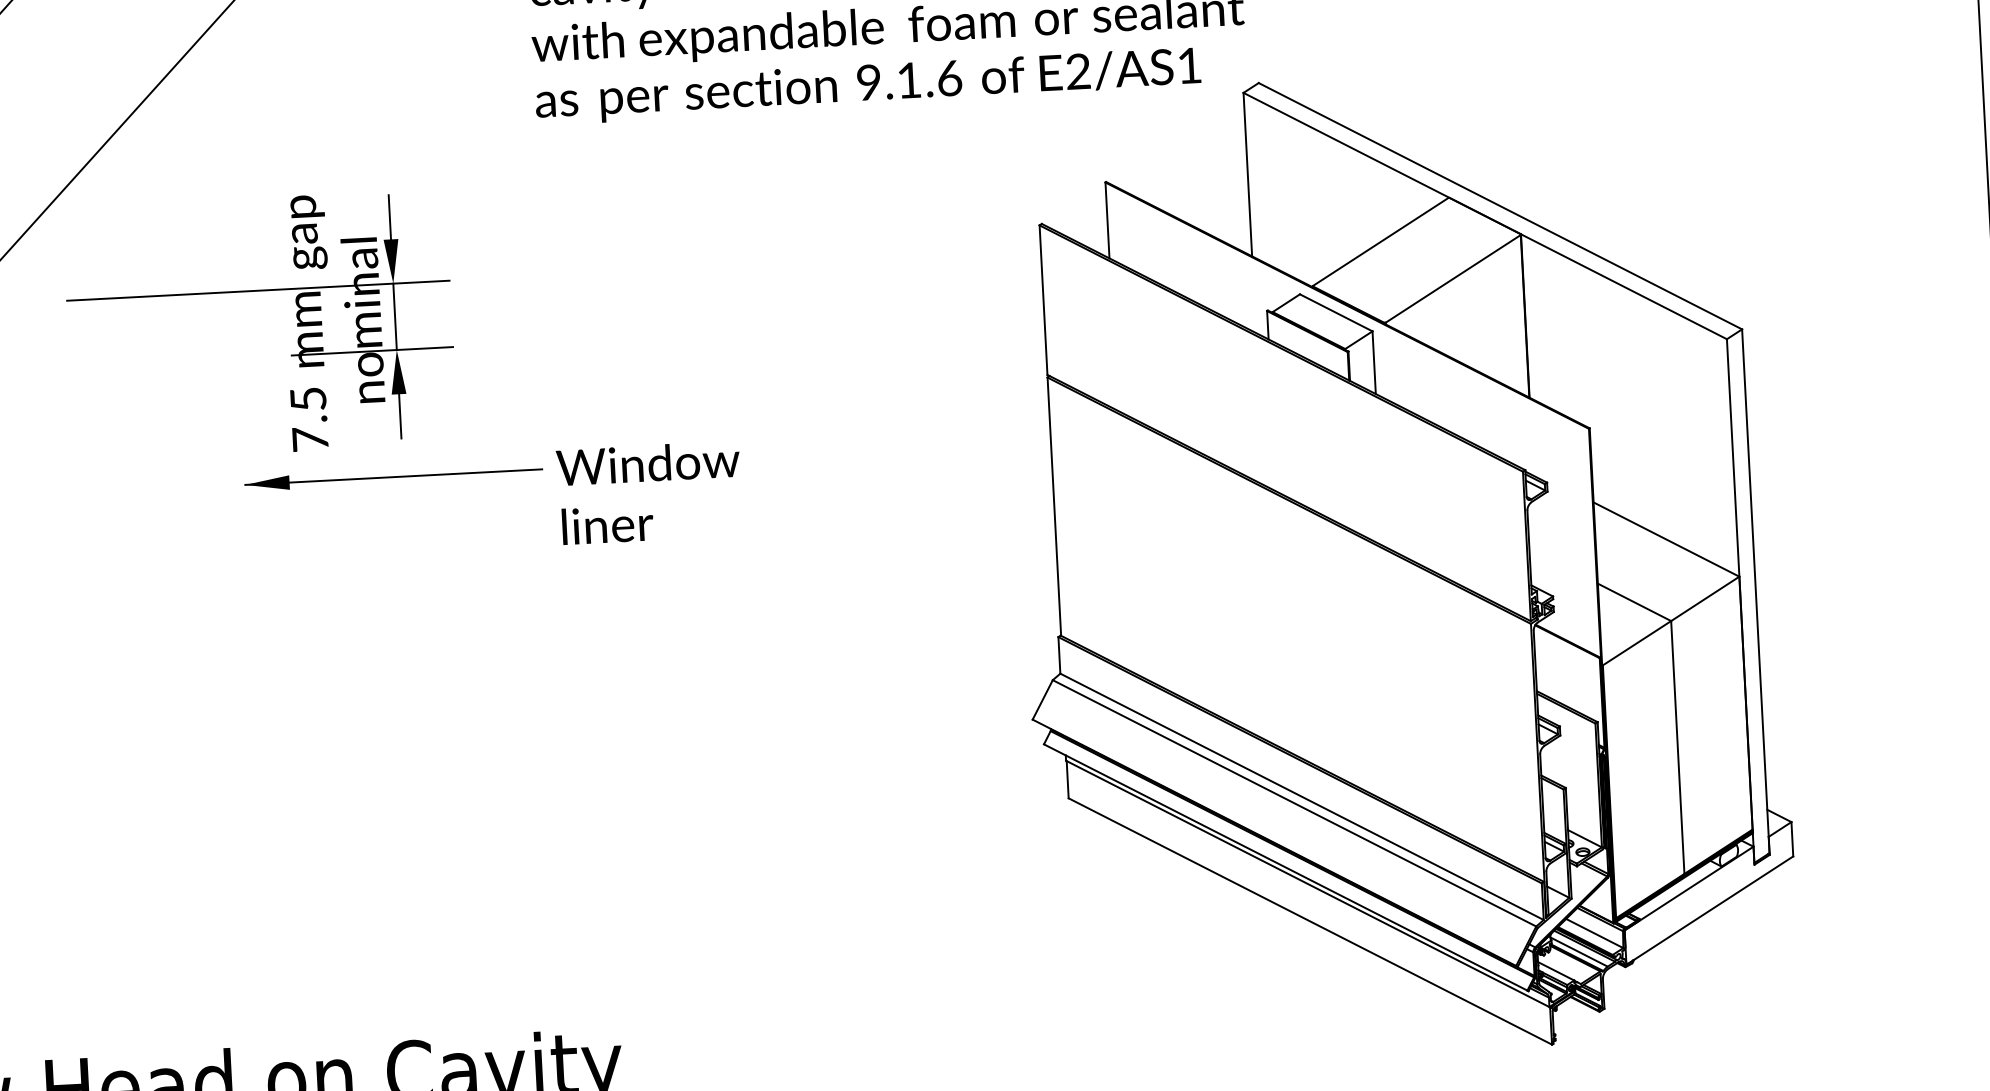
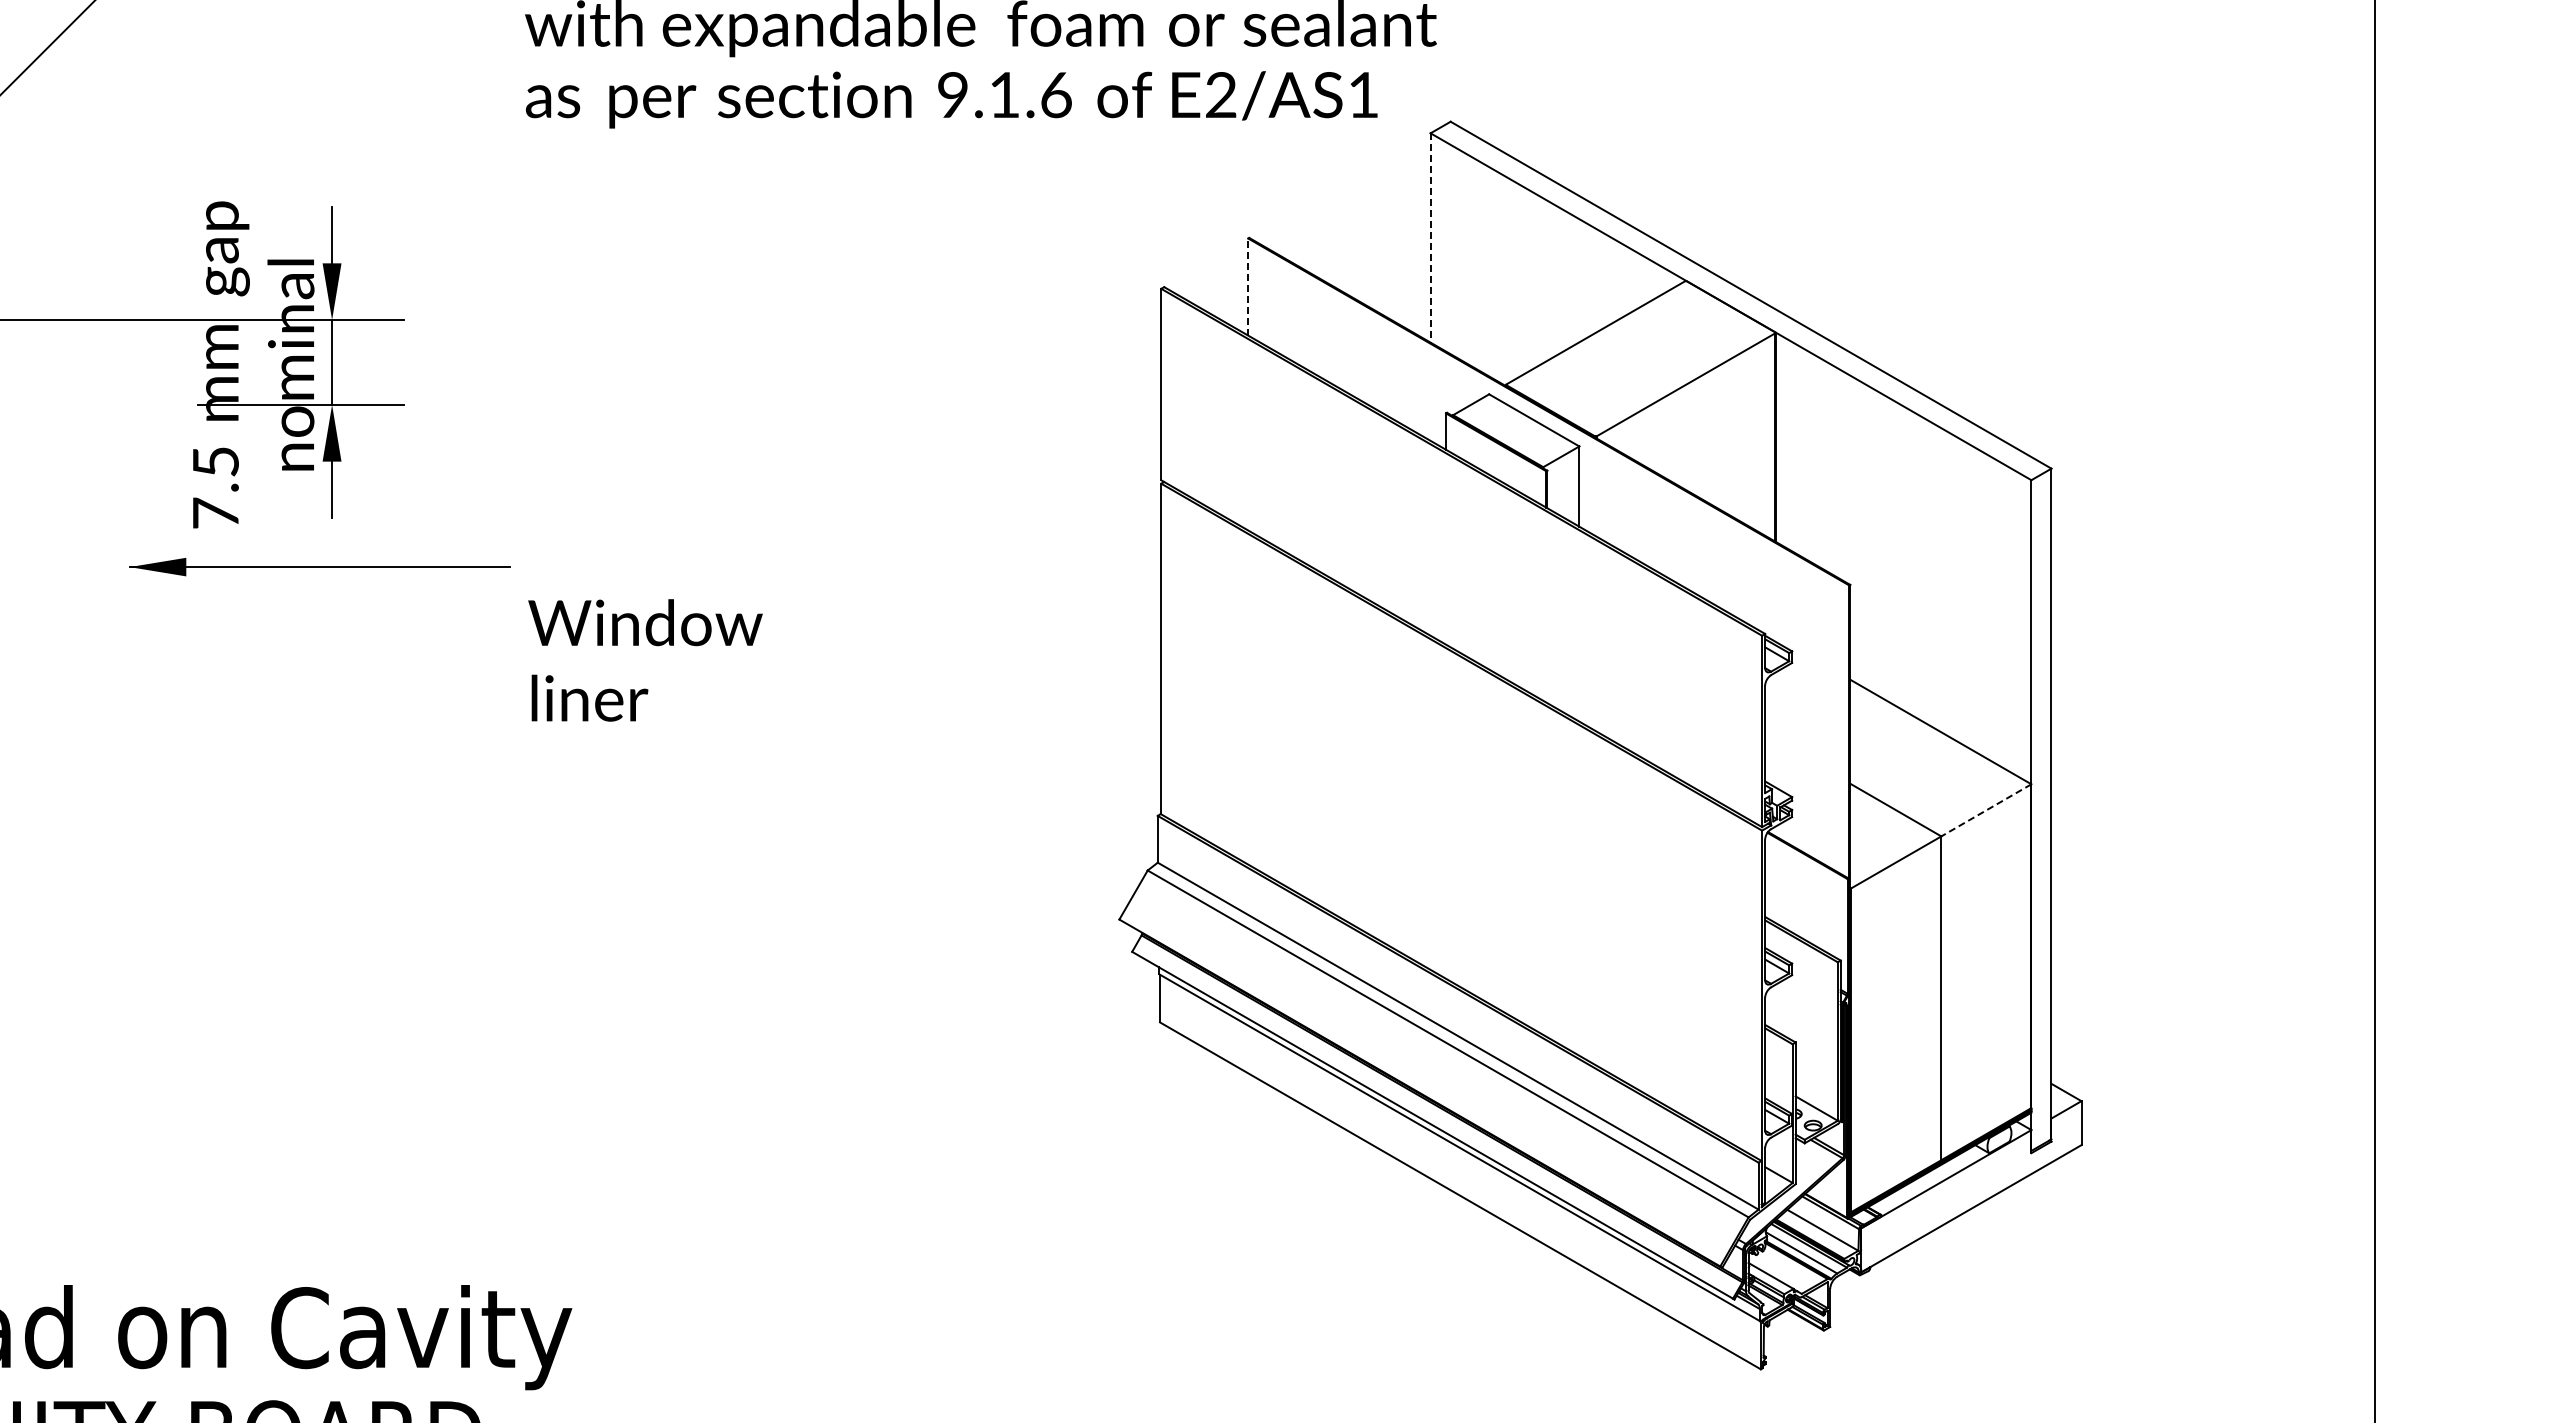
line: (1247, 174) -> (1430, 237), solid -> dashed
line: (1107, 220) -> (1248, 287), solid -> dashed
text: (649, 493) -> (645, 660), moved
line: (1704, 599) -> (1985, 810), solid -> dashed

